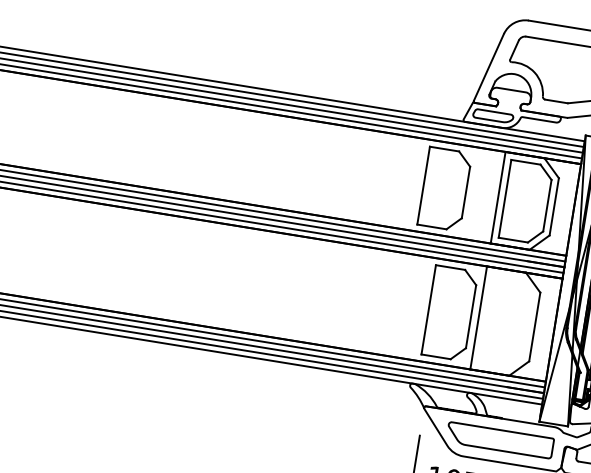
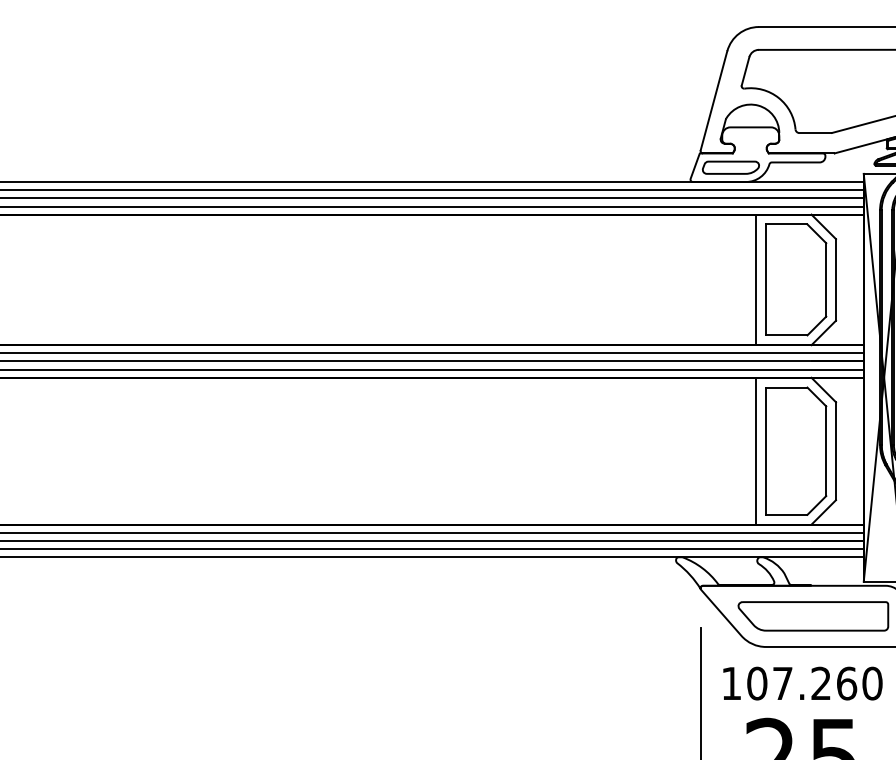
part: (445, 188) -> (680, 279), removed
part: (450, 312) -> (796, 450), moved

